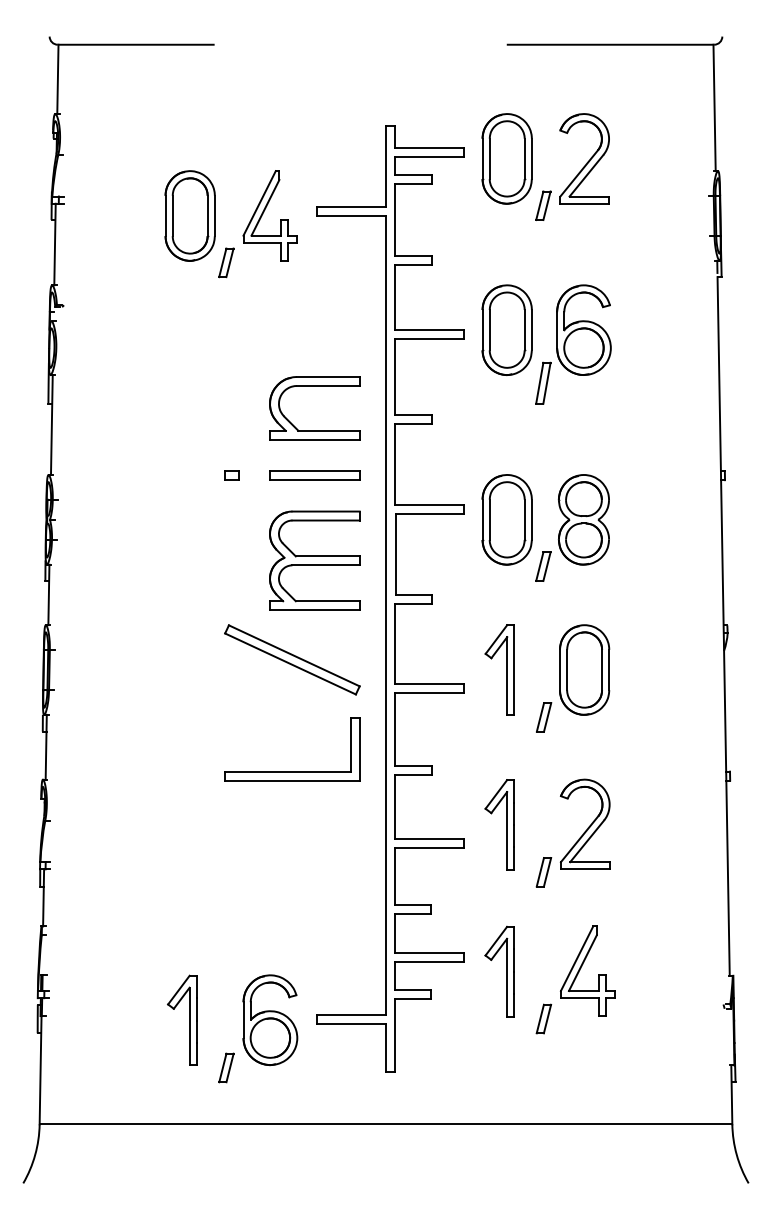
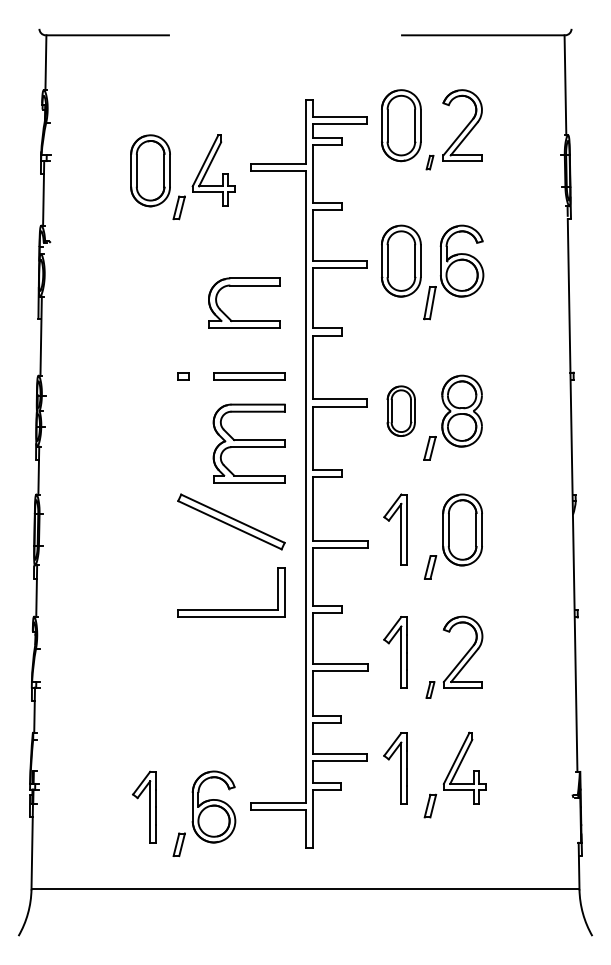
part: (543, 205) -> (430, 162), size x0.6
part: (314, 386) -> (244, 285), moved
part: (506, 519) -> (400, 410), size x0.7
part: (543, 872) -> (430, 690), size x0.7

